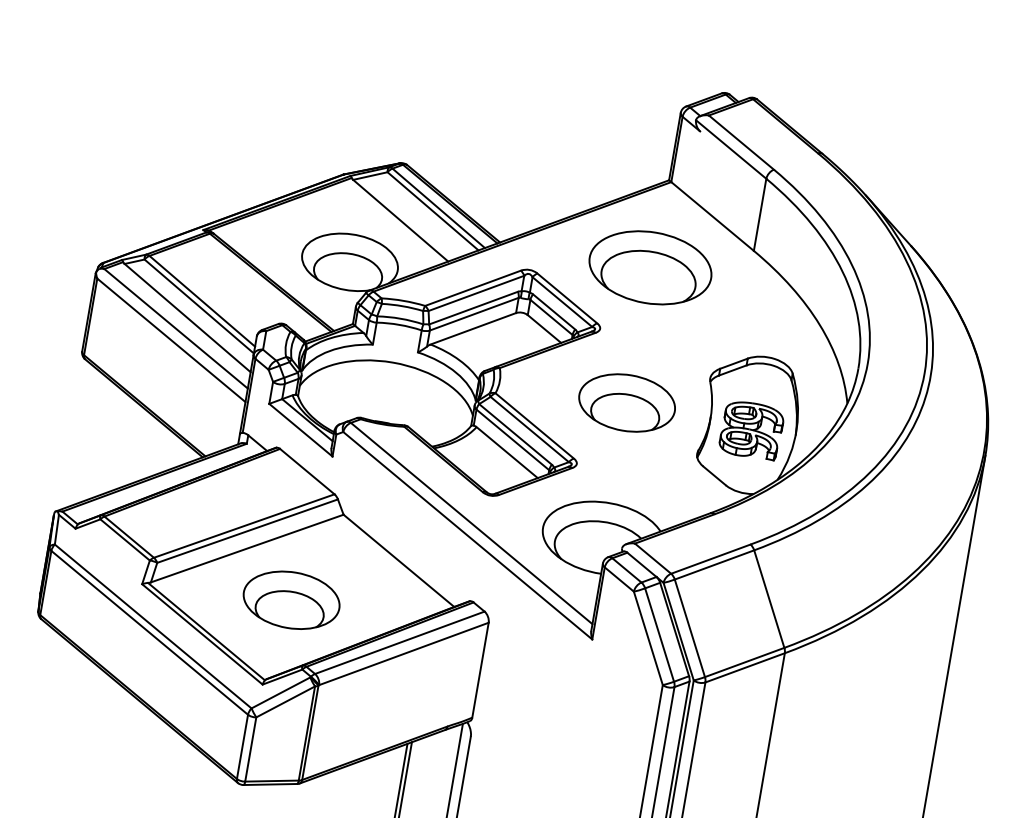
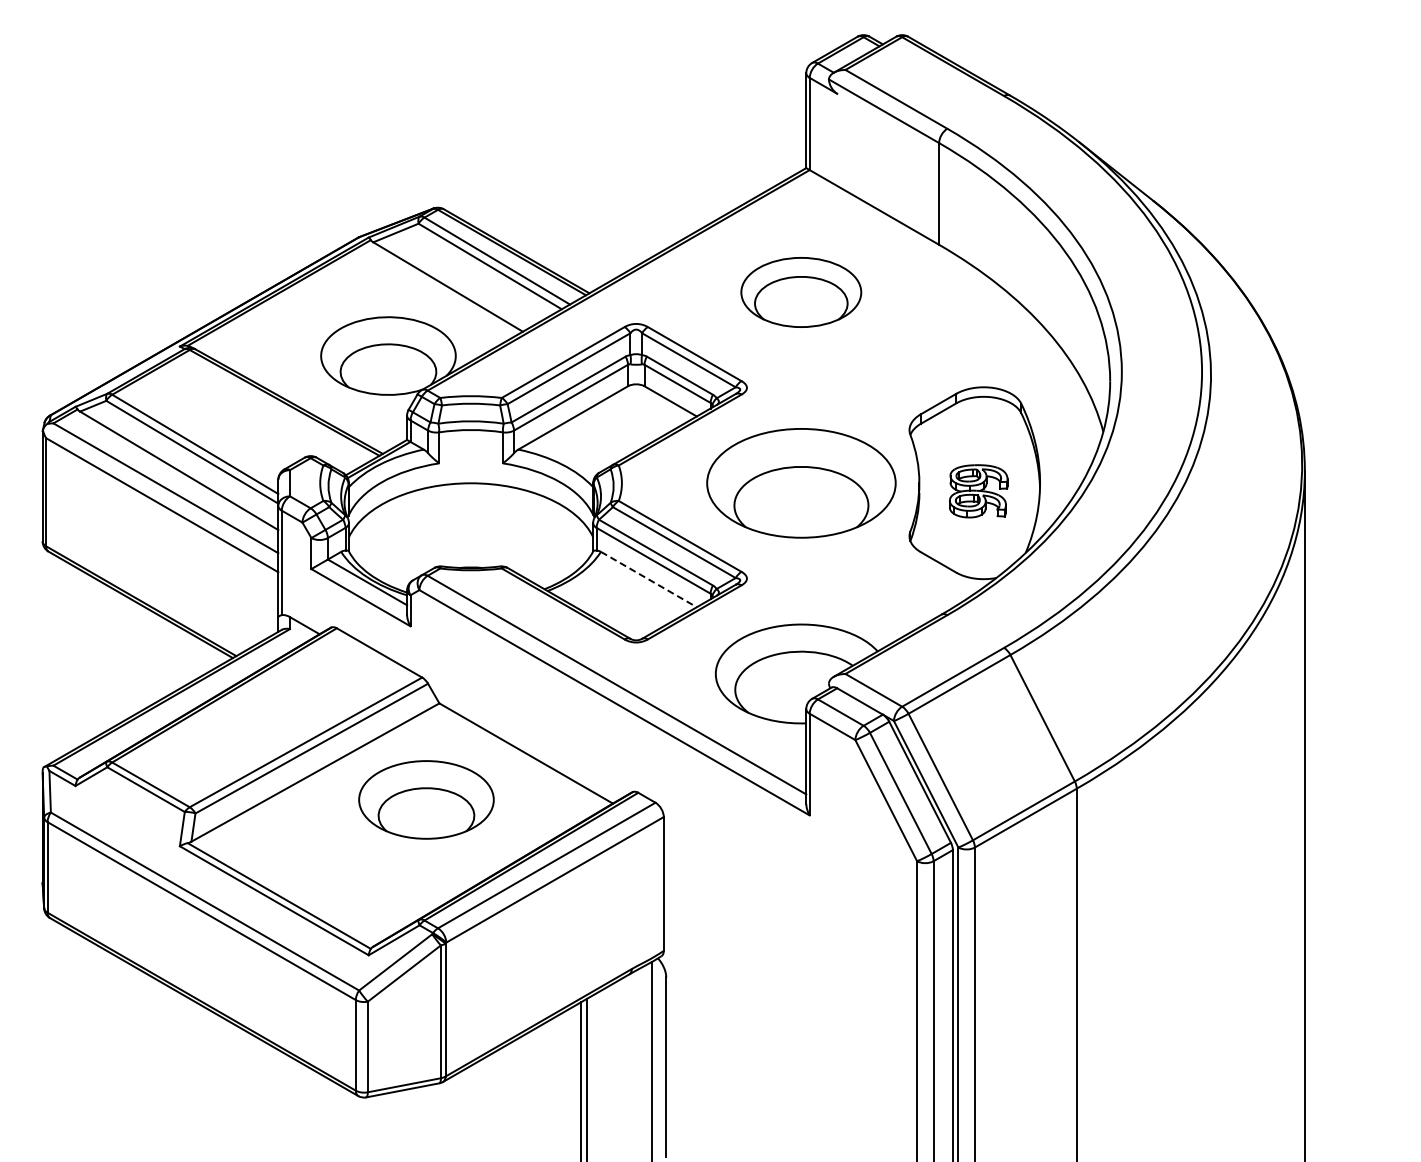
part: (649, 267) -> (800, 292), size x0.7
part: (627, 402) -> (801, 482), size x1.4
part: (751, 430) -> (978, 491), size x0.7
line: (507, 452) -> (649, 579), solid -> dashed
part: (291, 599) -> (426, 799), moved

